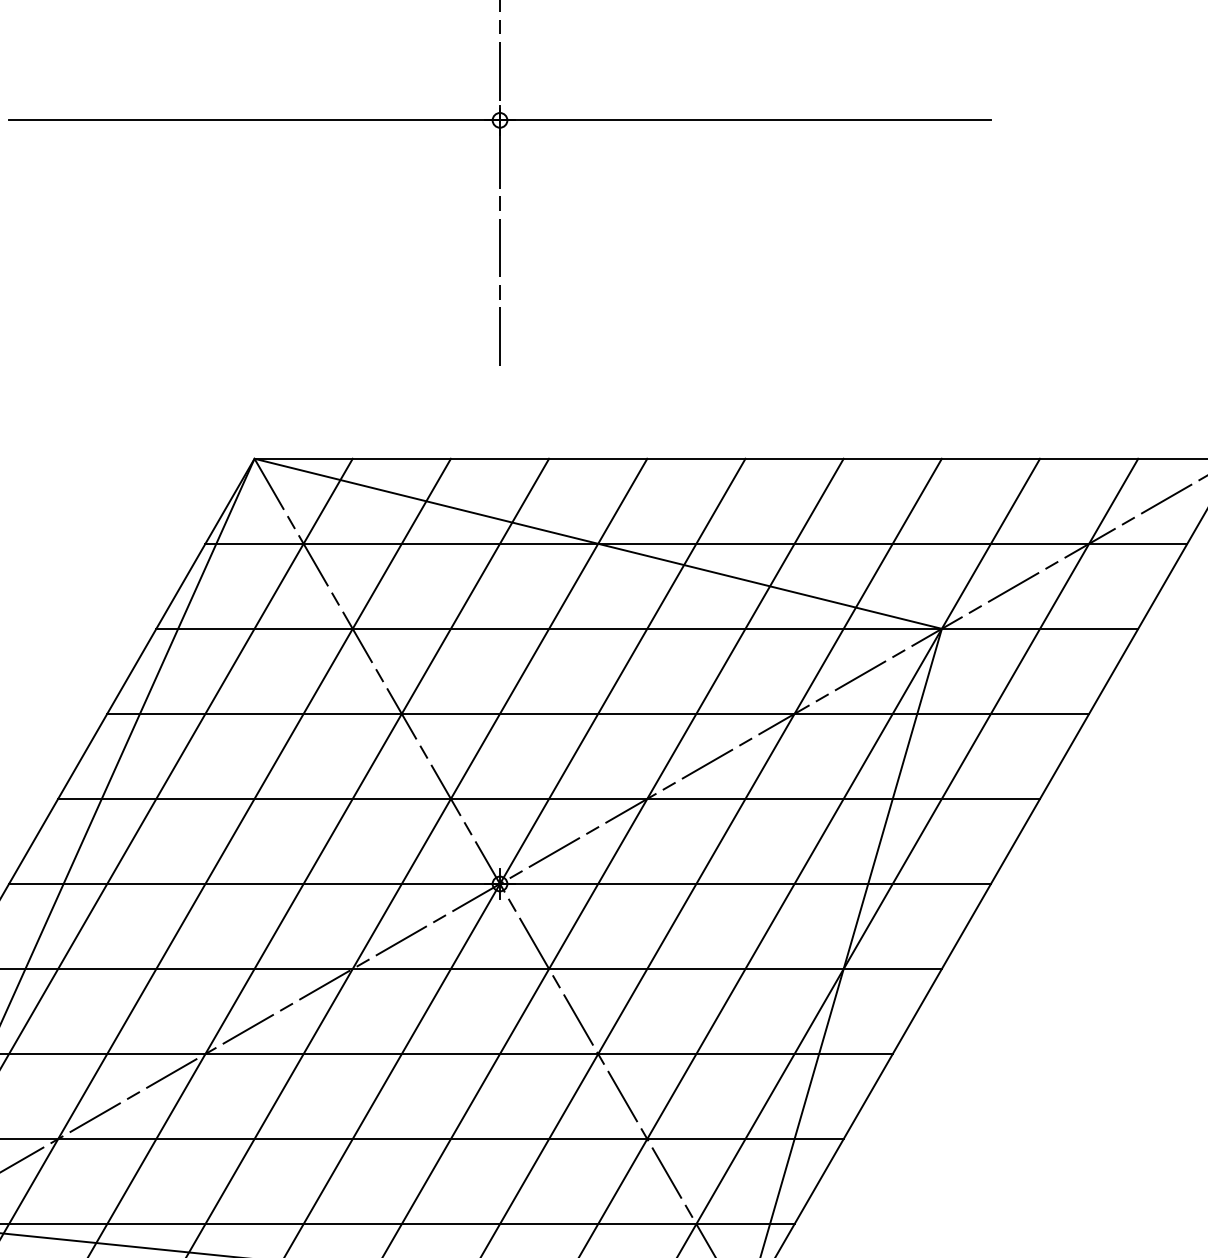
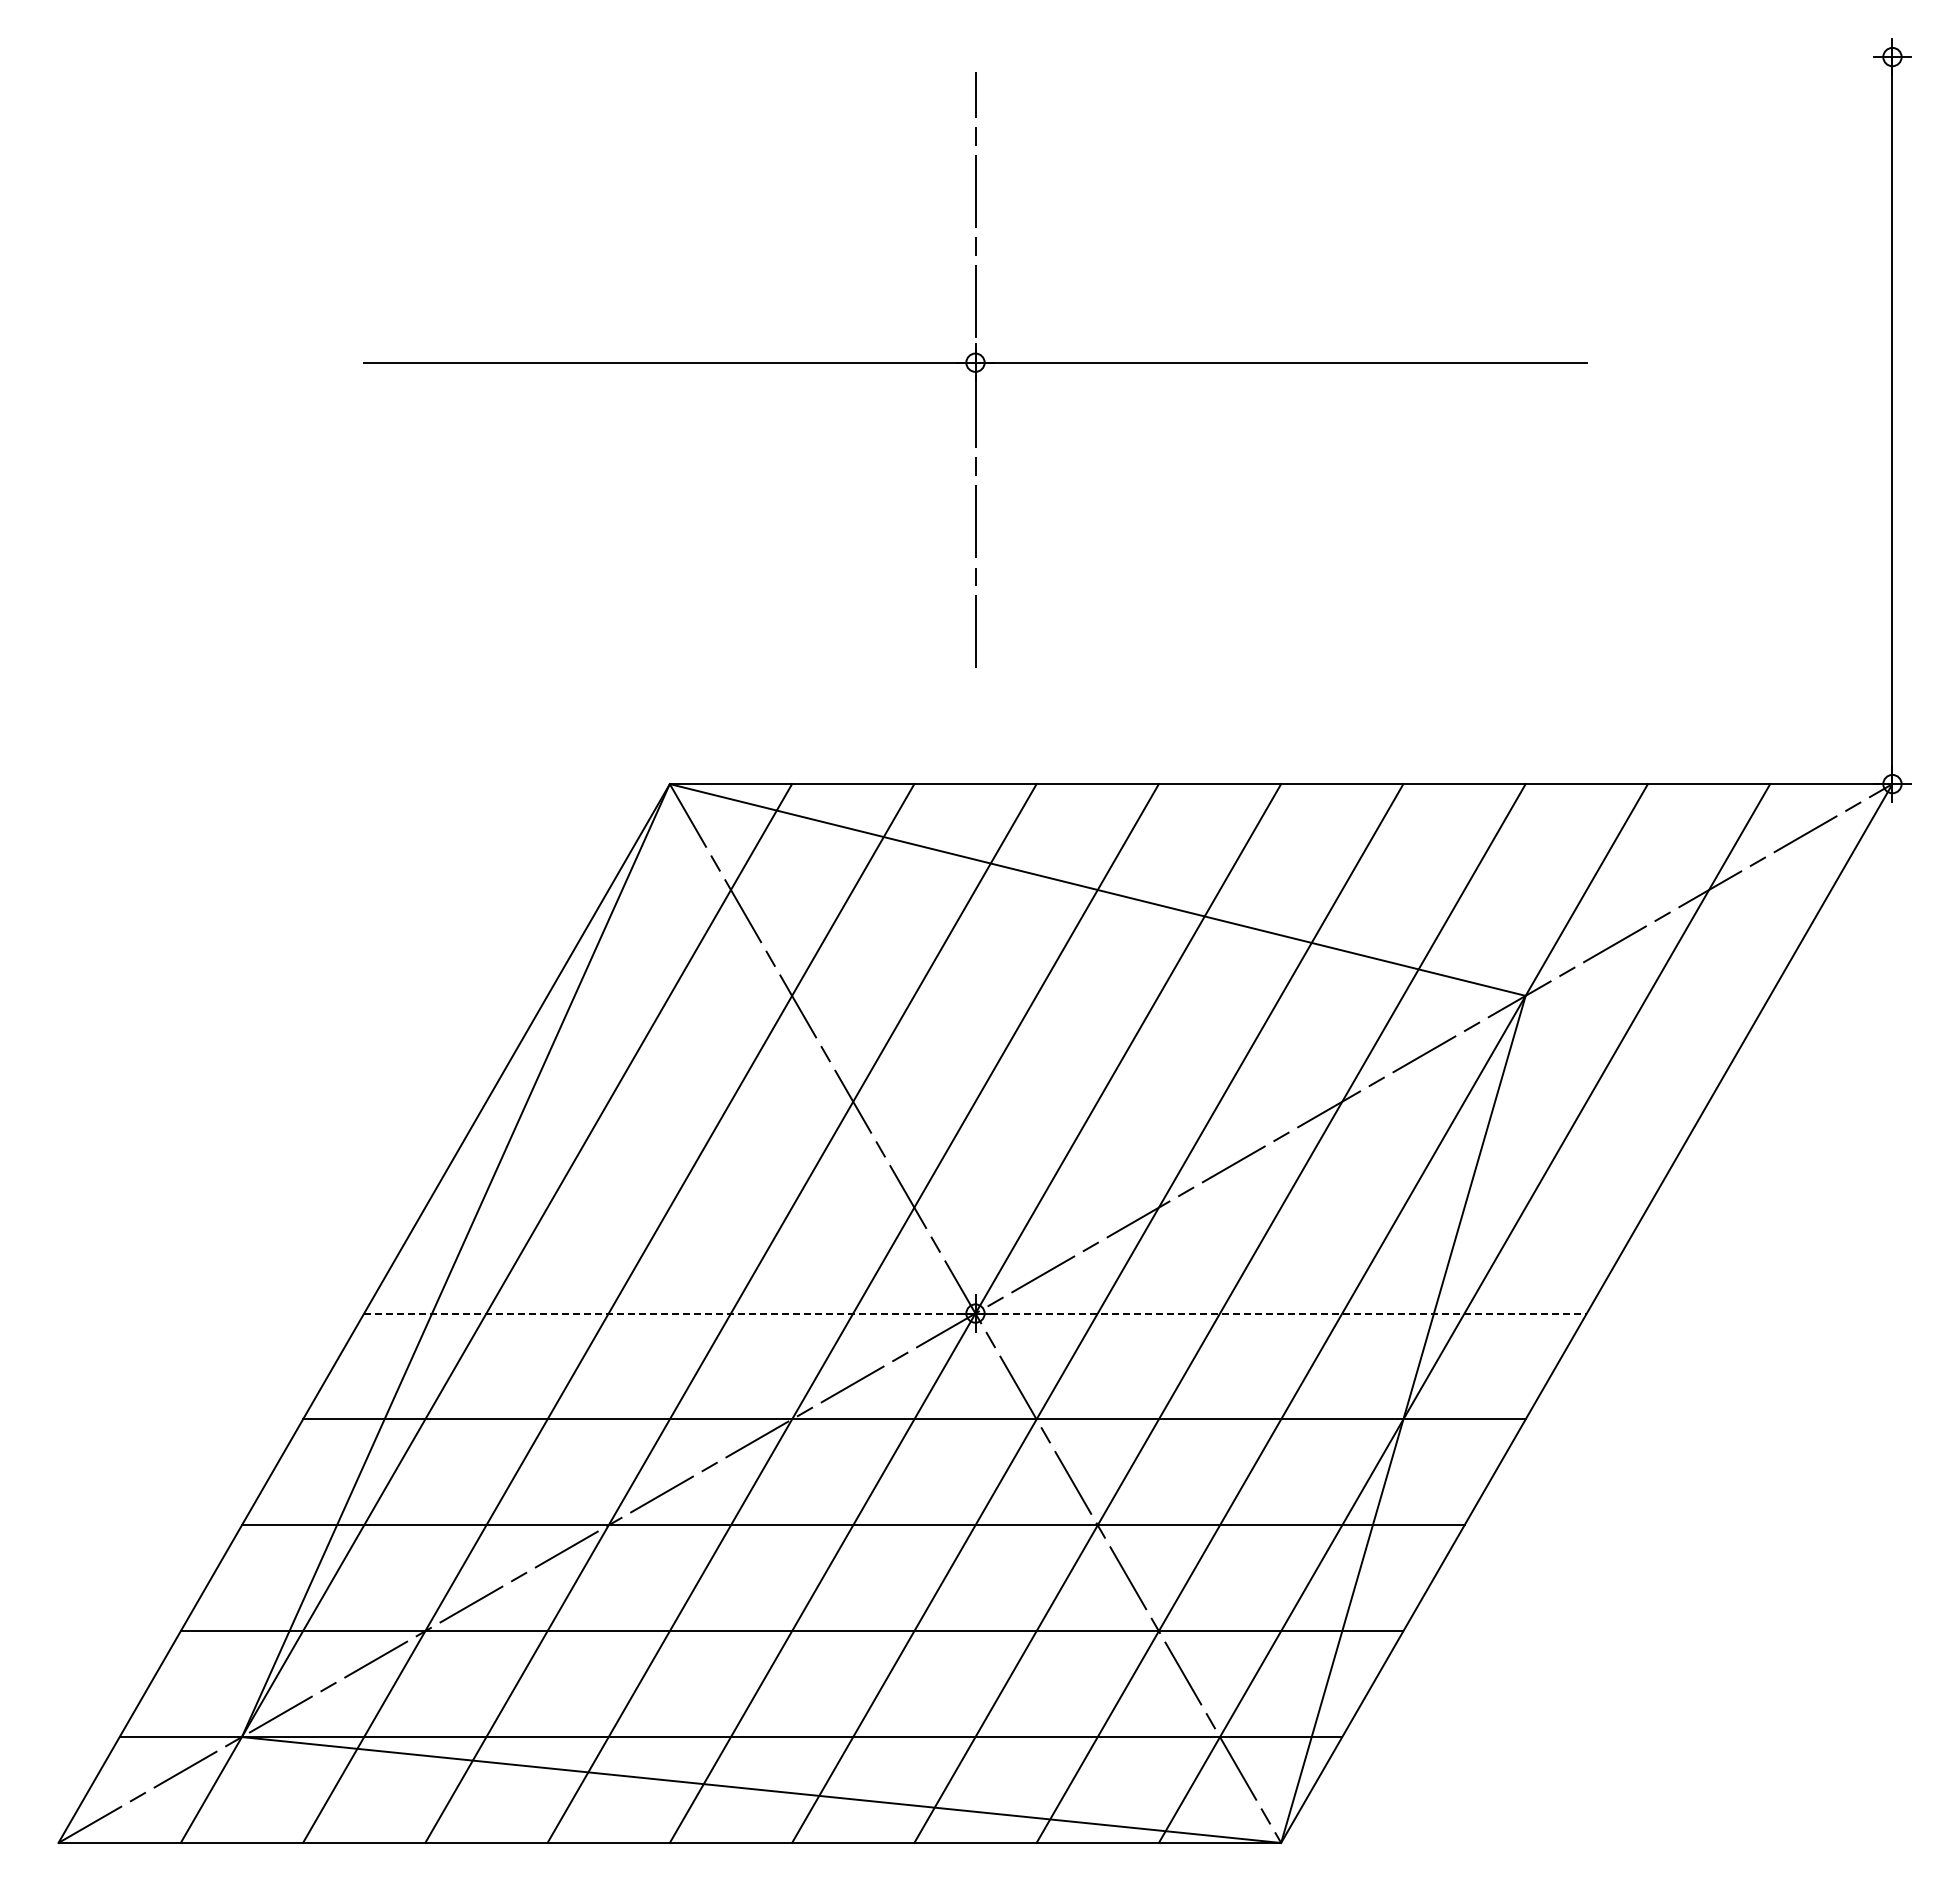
line: (695, 543) -> (1219, 889), removed
line: (646, 628) -> (1158, 995), removed
line: (598, 713) -> (1097, 1101), removed
line: (549, 798) -> (1036, 1207), removed
line: (500, 883) -> (975, 1313), solid -> dashed

